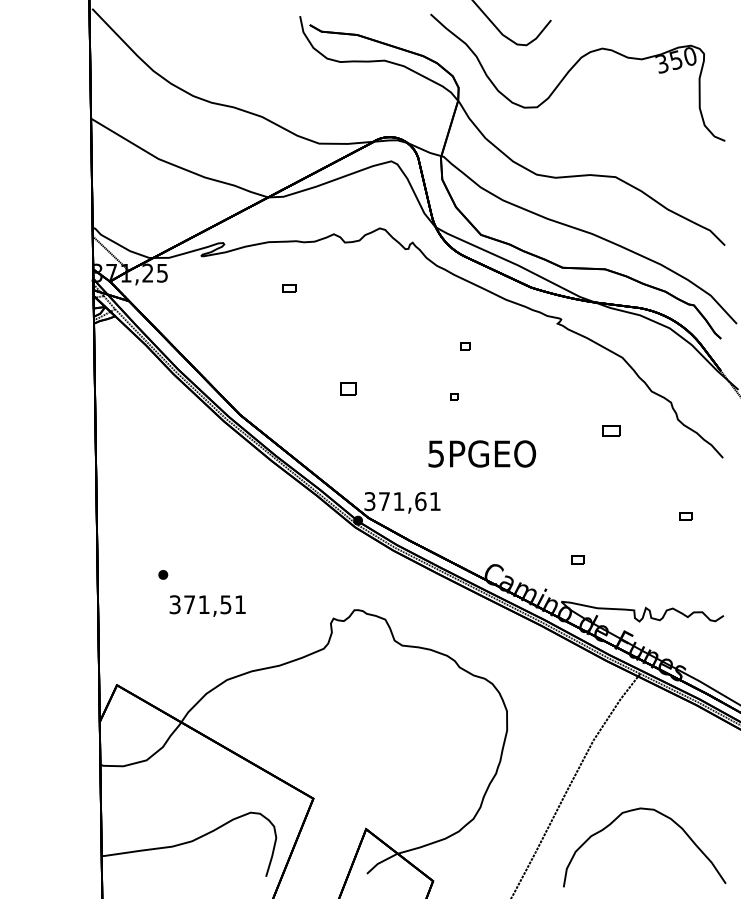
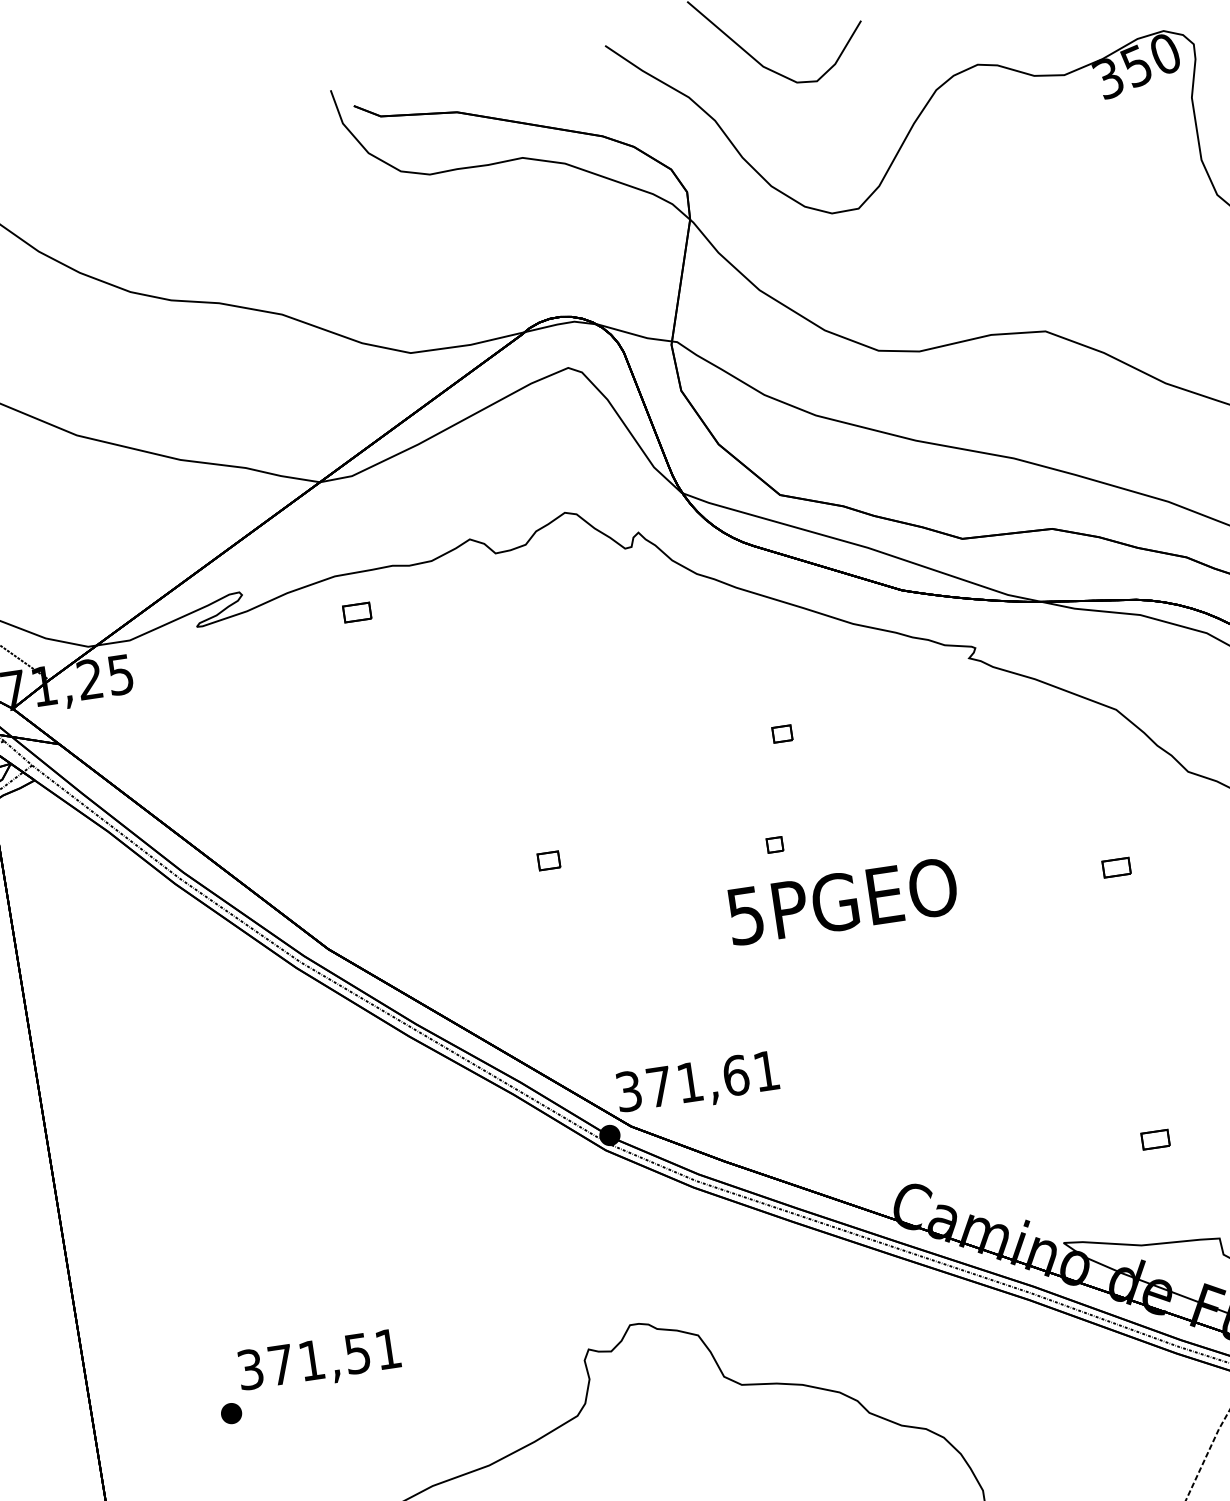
part: (289, 288) -> (357, 612), moved
part: (348, 388) -> (548, 859), size x0.62
part: (611, 430) -> (1115, 866), size x0.71
text: (482, 453) -> (843, 900), moved
part: (577, 559) -> (1153, 1138), moved
part: (163, 574) -> (231, 1412), moved

